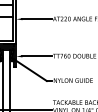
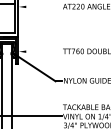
line: (37, 19) -> (44, 7), removed
line: (37, 56) -> (44, 51), removed

